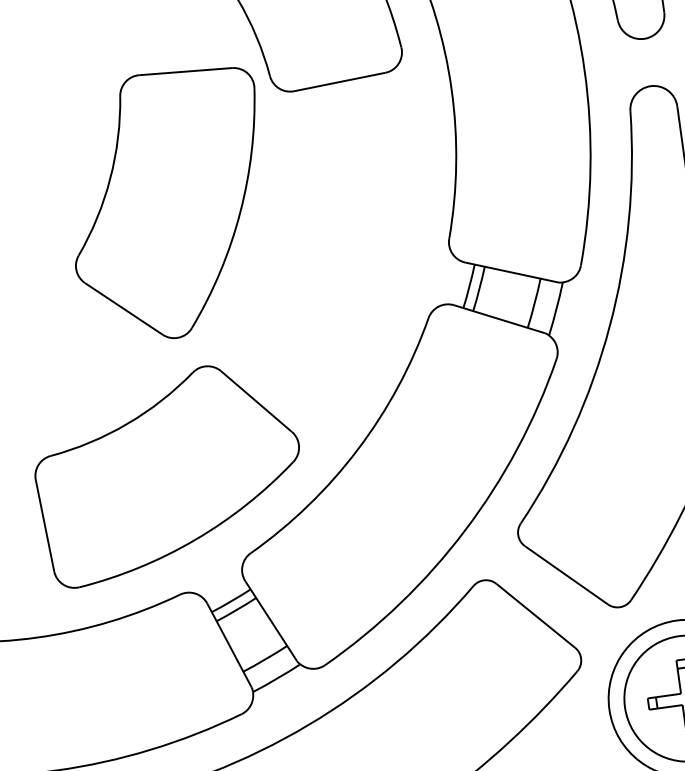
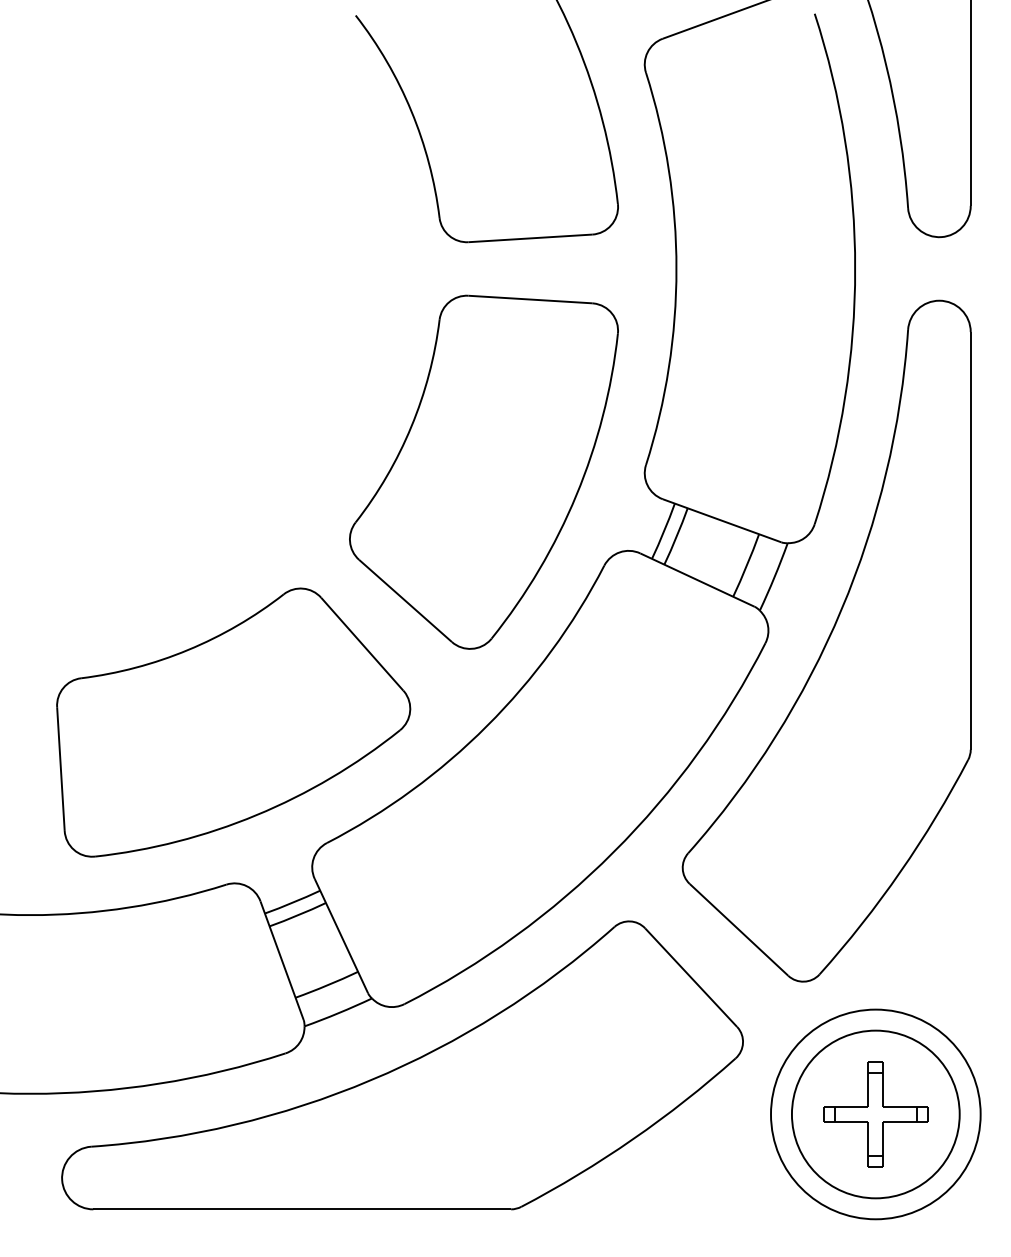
part: (168, 204) -> (483, 471), moved

